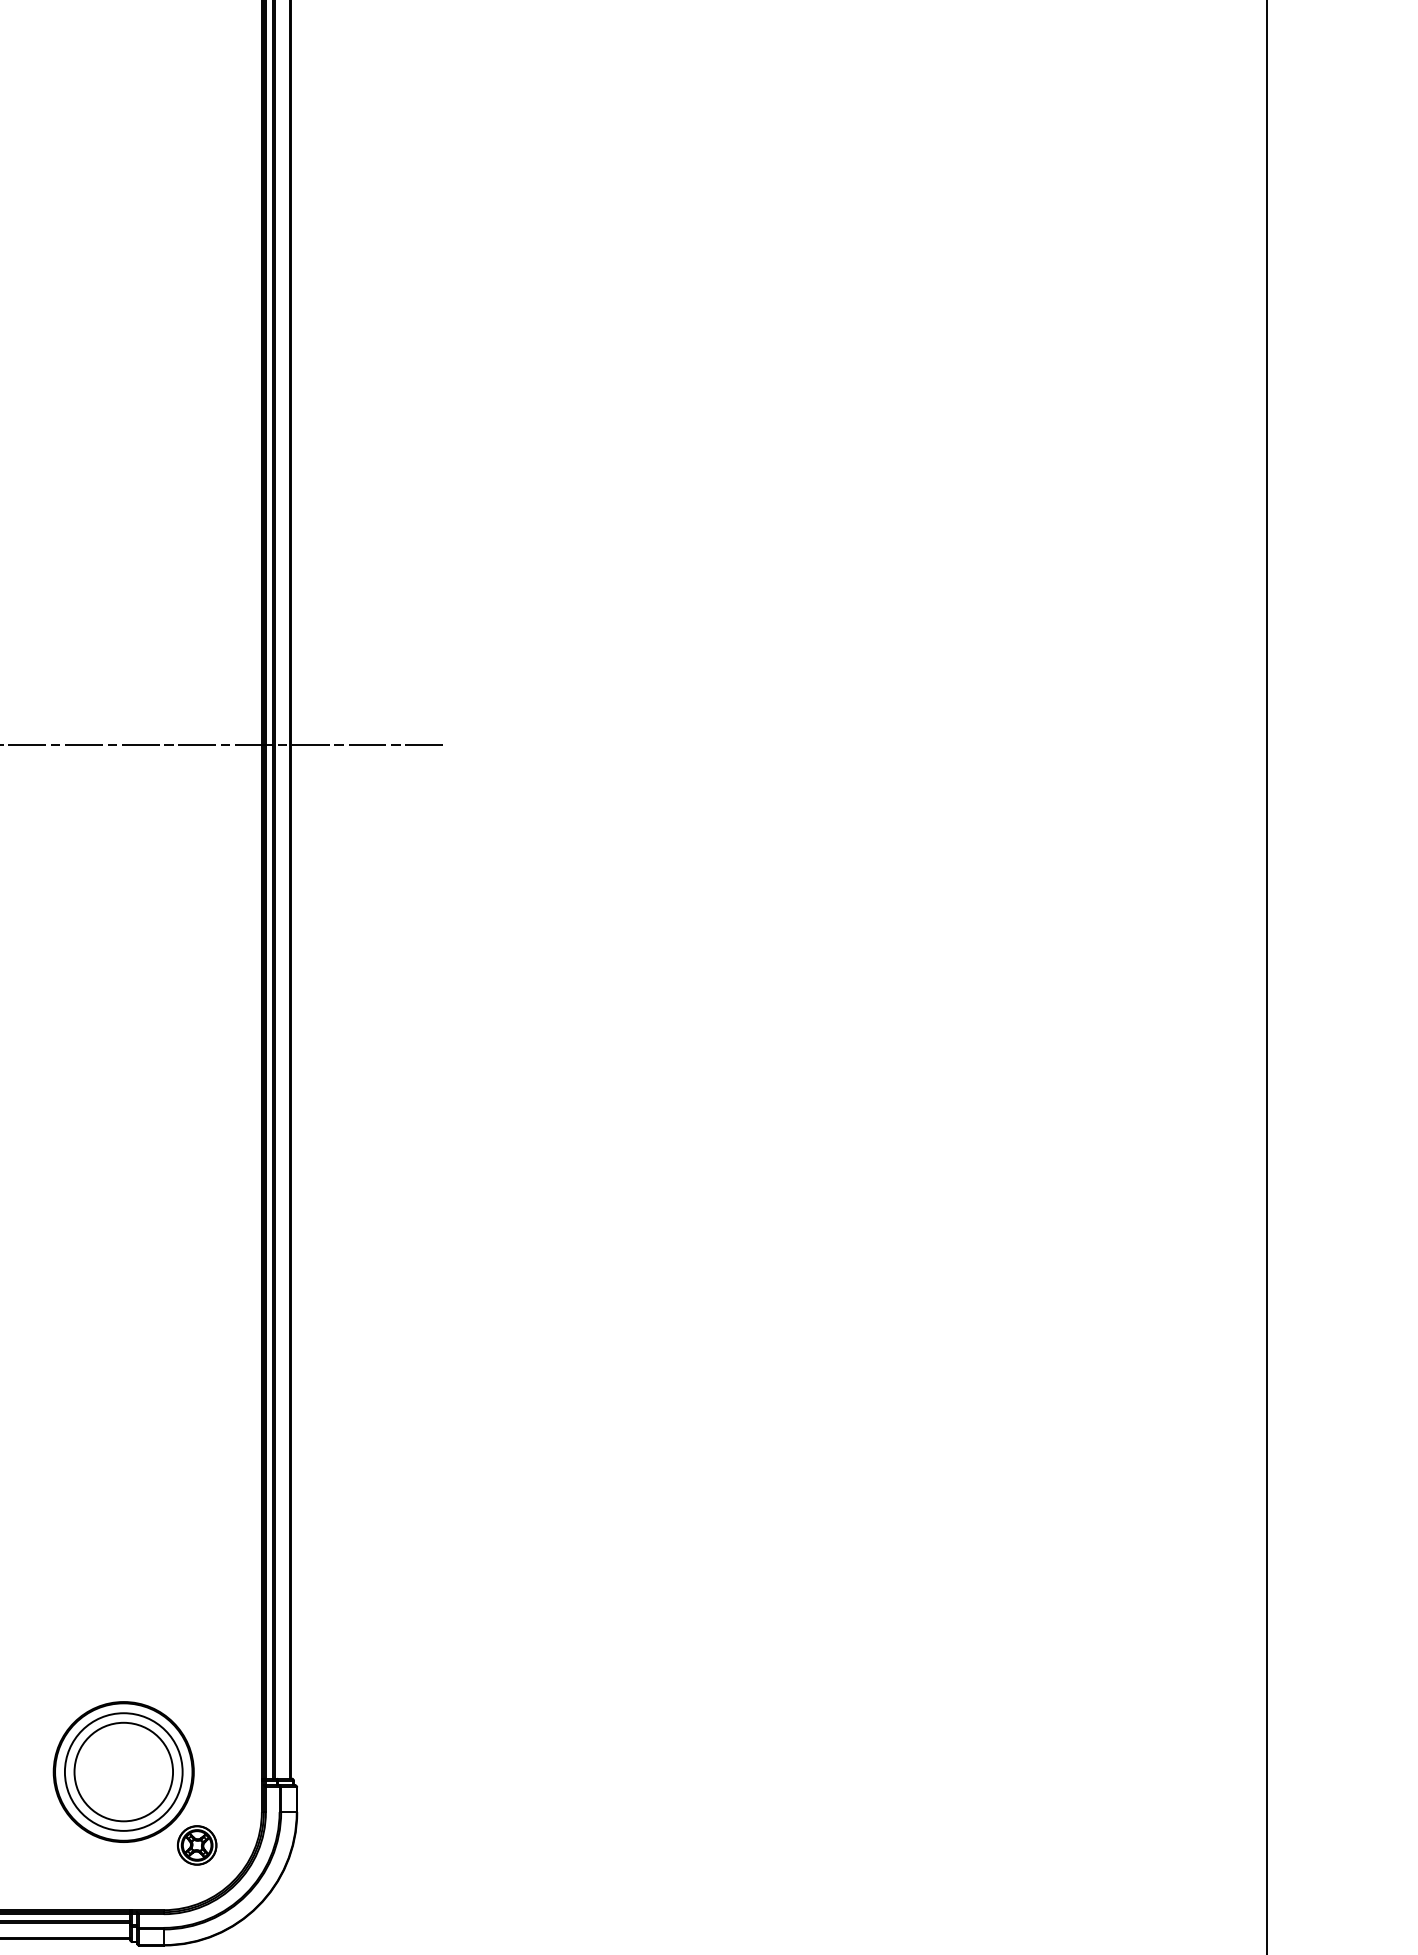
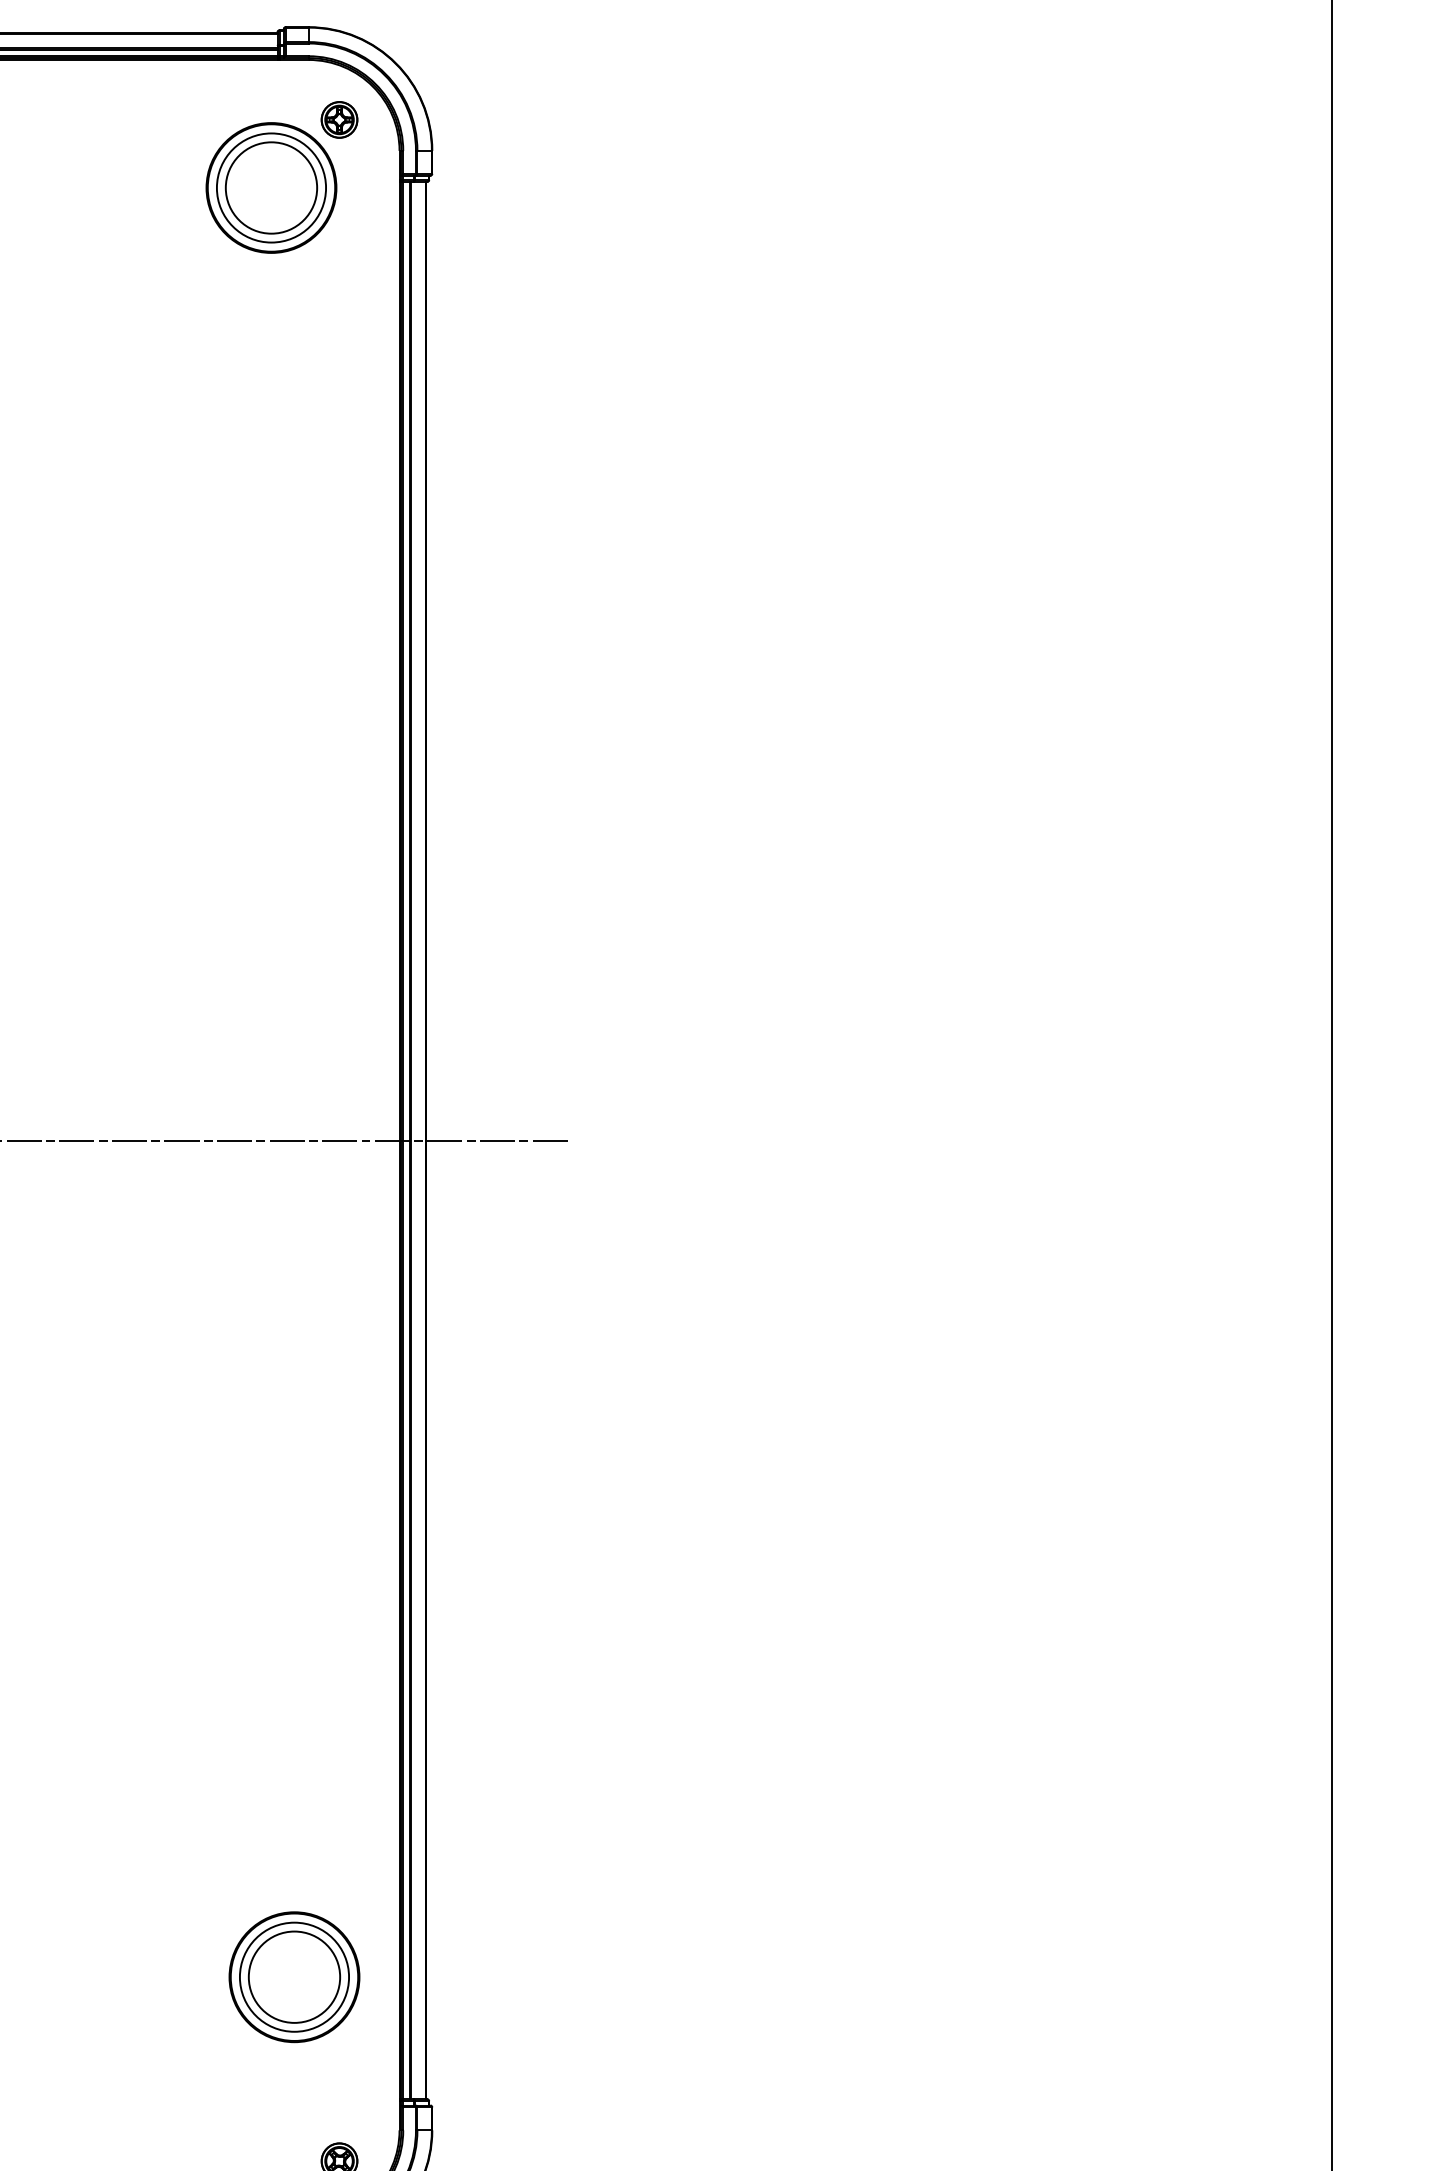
part: (123, 1772) -> (294, 1977), moved

